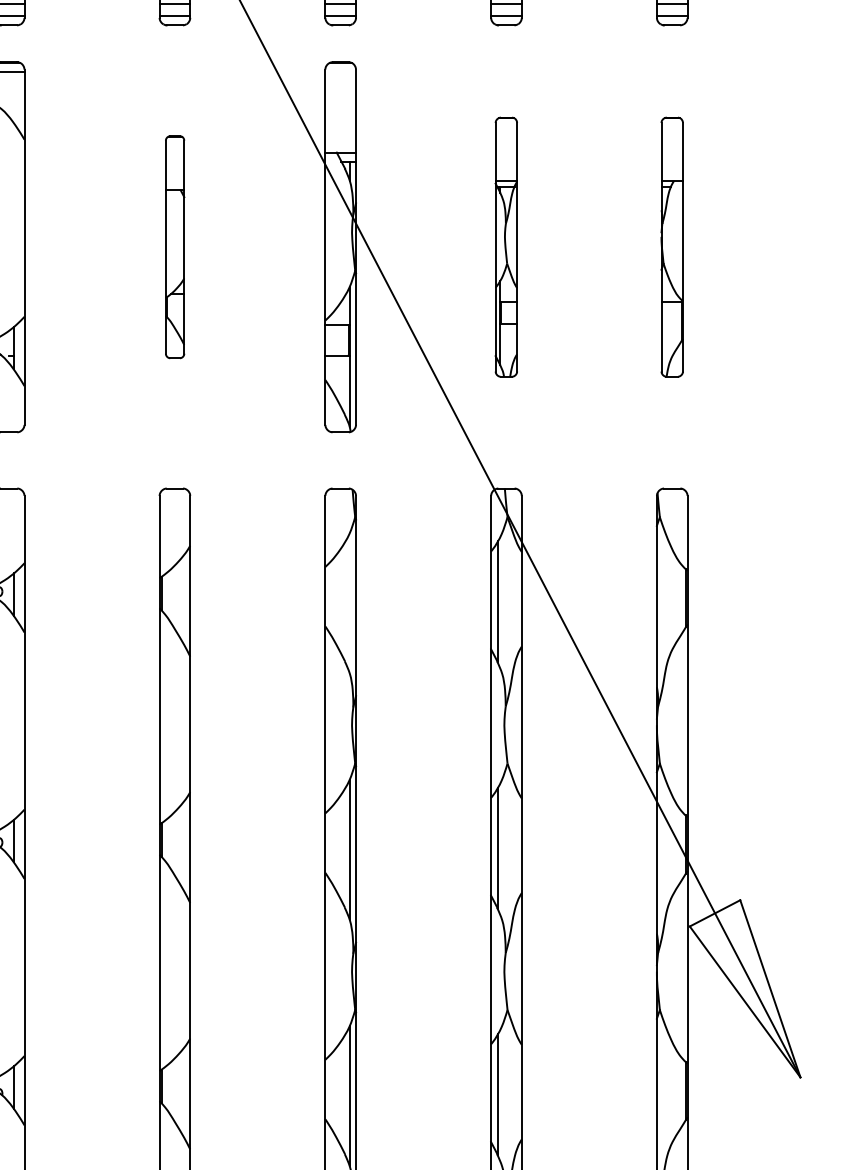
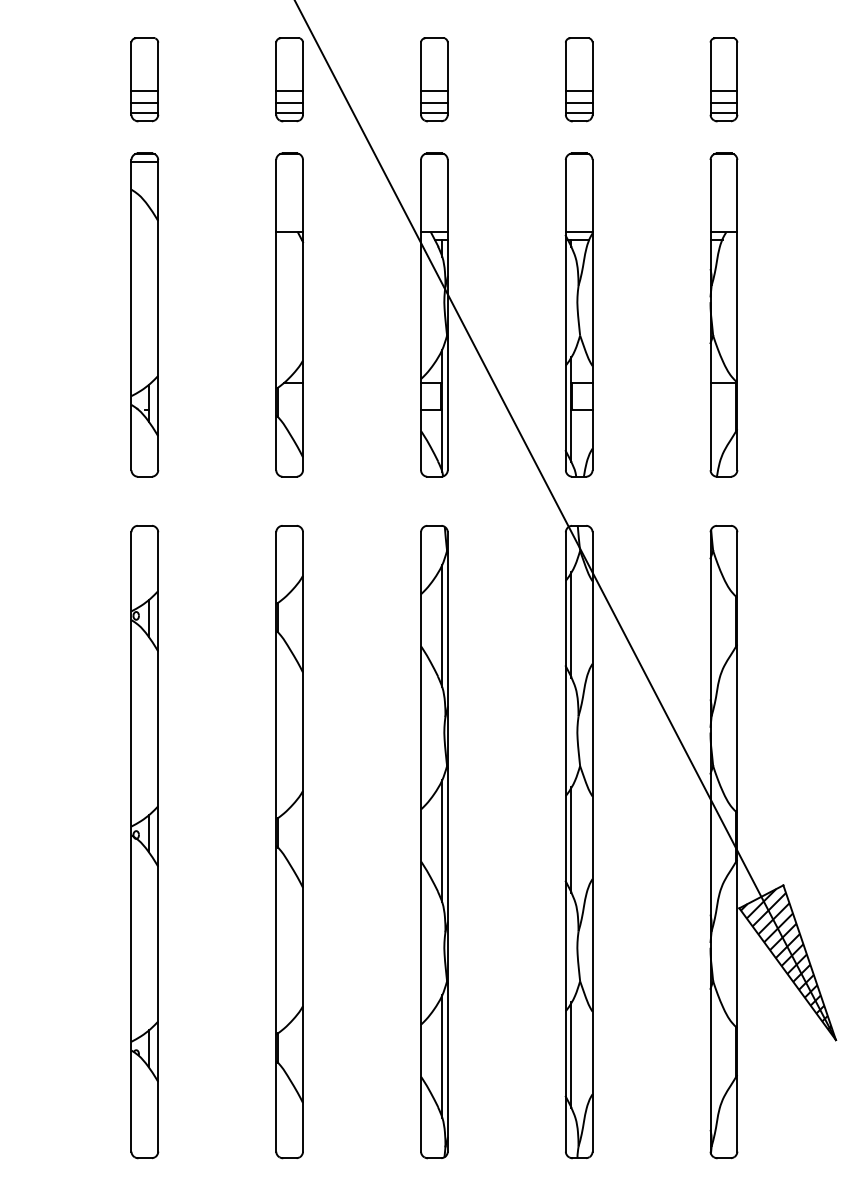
part: (174, 246) -> (289, 314), size x1.67
part: (505, 246) -> (578, 314), size x1.43
part: (671, 246) -> (723, 314), size x1.43
line: (349, 602) -> (442, 625), added
hatch: (744, 989) -> (787, 963), added

